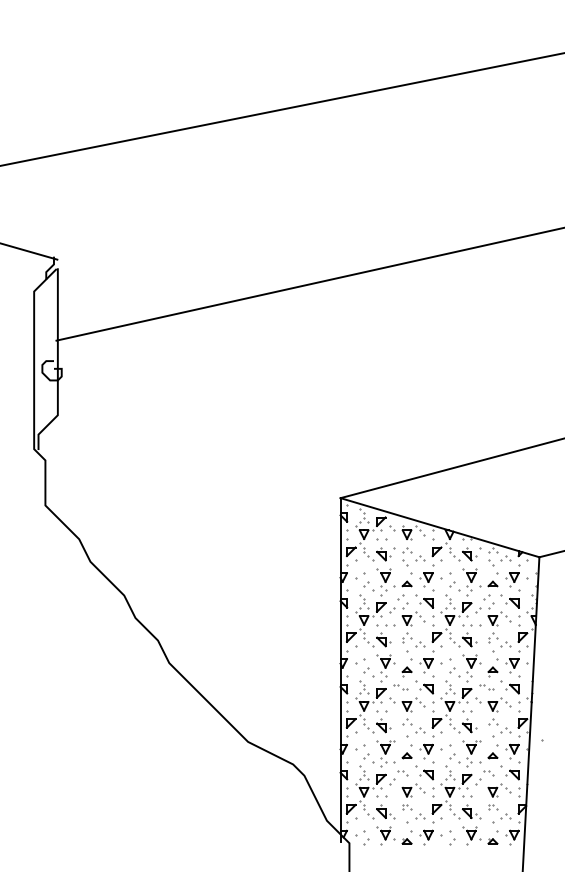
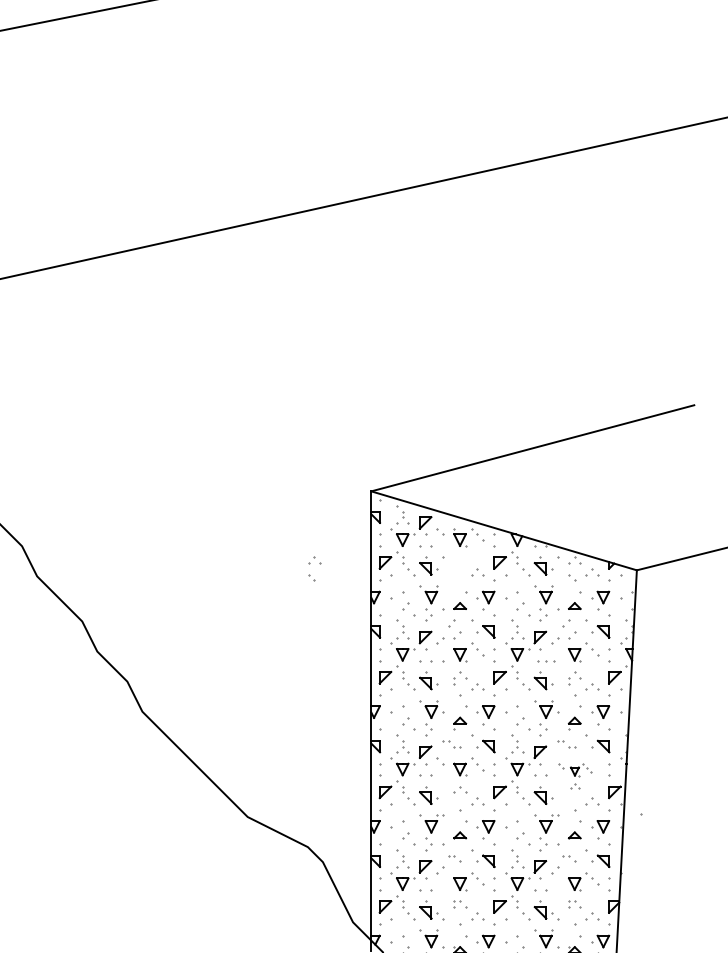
part: (407, 556) -> (315, 569), moved
part: (471, 625) -> (546, 661), size x0.7
part: (493, 711) -> (575, 776), size x0.7

